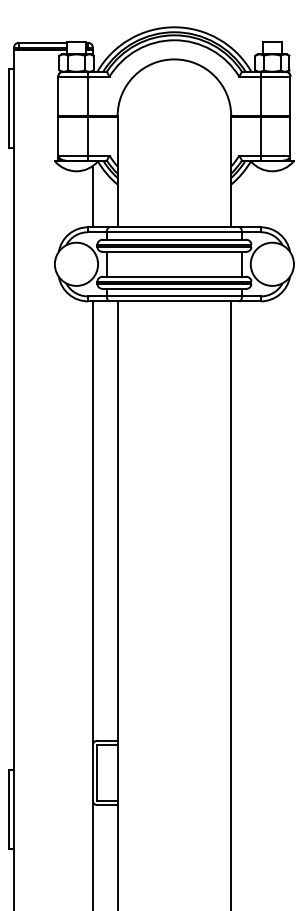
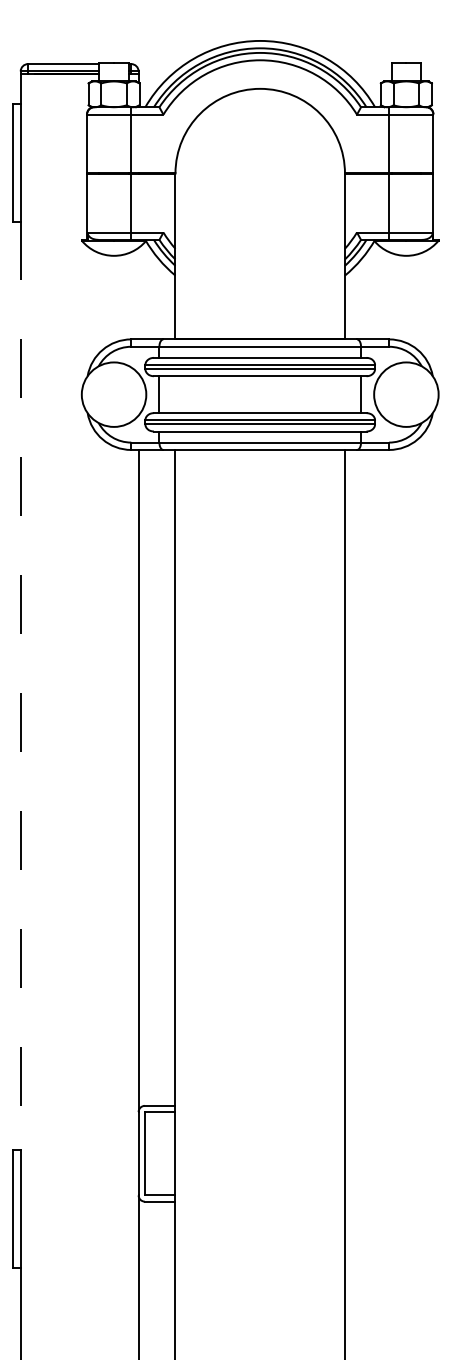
line: (92, 196) -> (137, 293), removed
line: (13, 459) -> (20, 685), solid -> dashed

